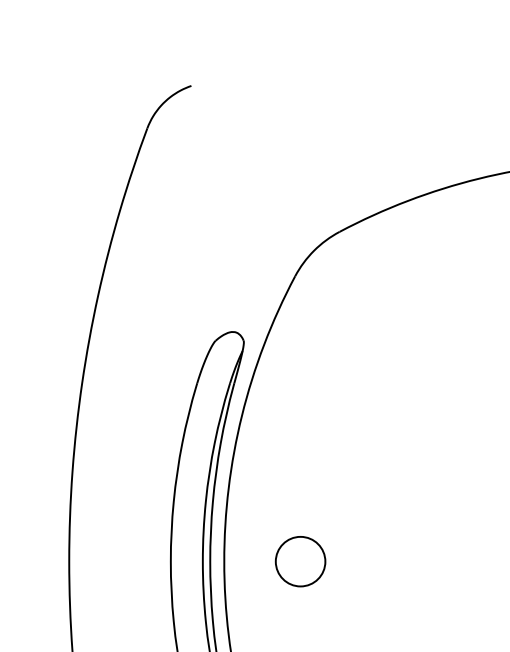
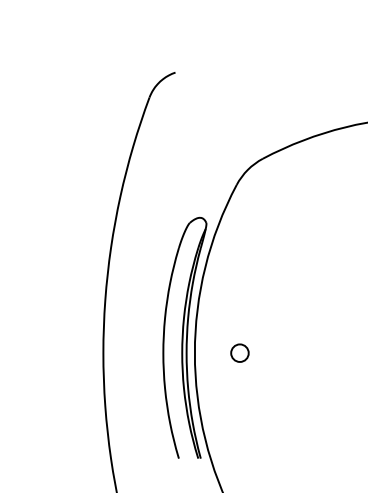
circle: (299, 560) -> (239, 352), size x0.6

